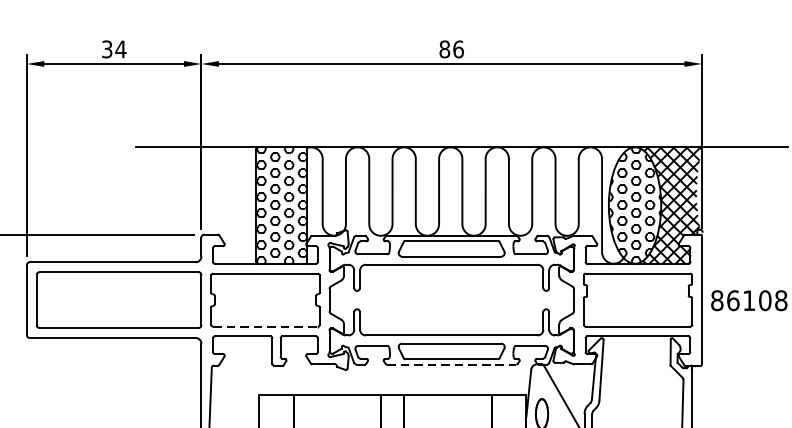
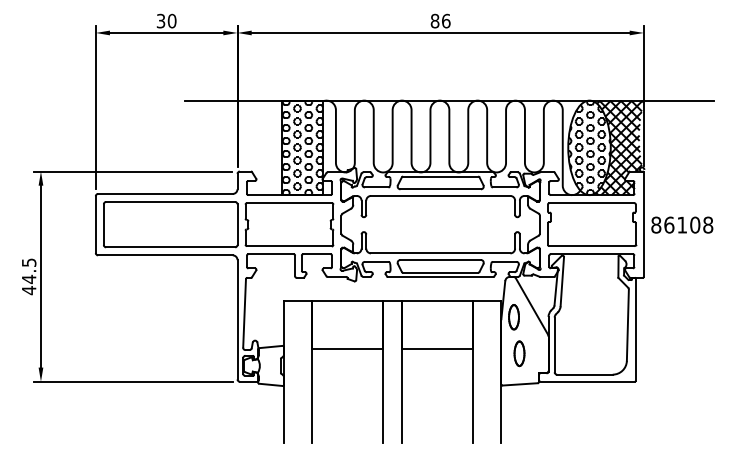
text: (120, 48) -> (171, 20), 34 -> 30
line: (265, 327) -> (289, 246), dashed -> solid
line: (451, 365) -> (440, 277), dashed -> solid

